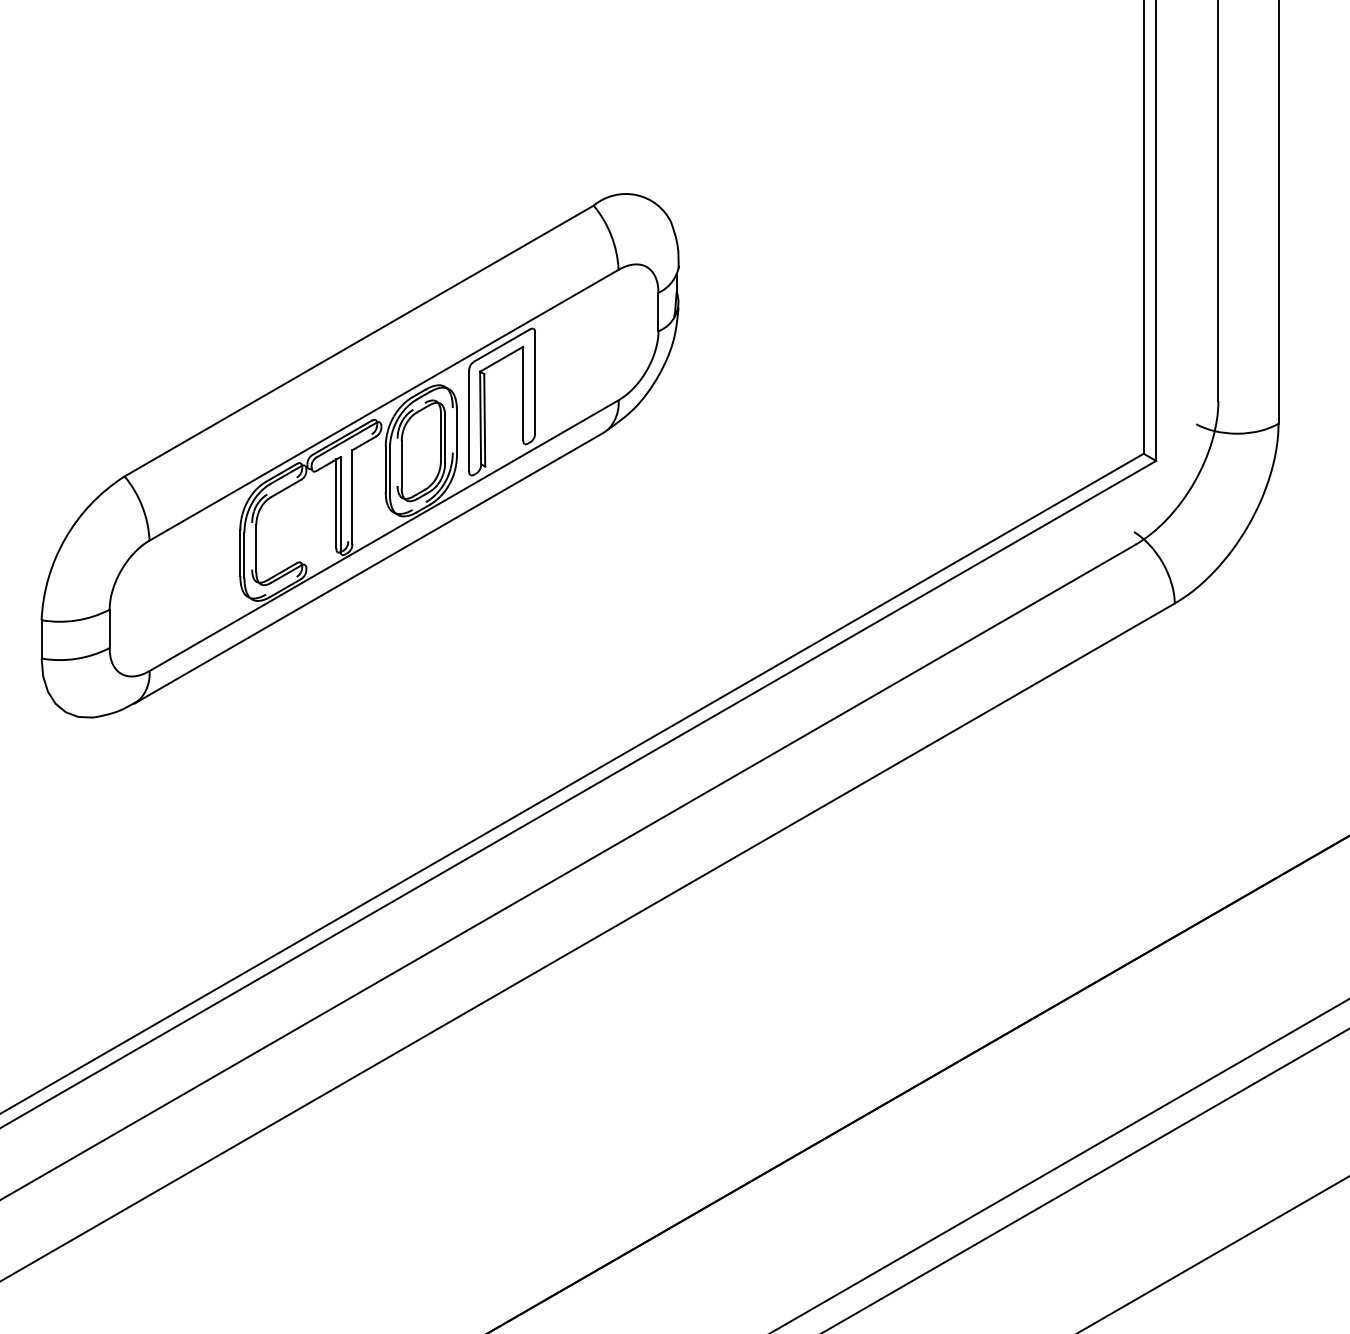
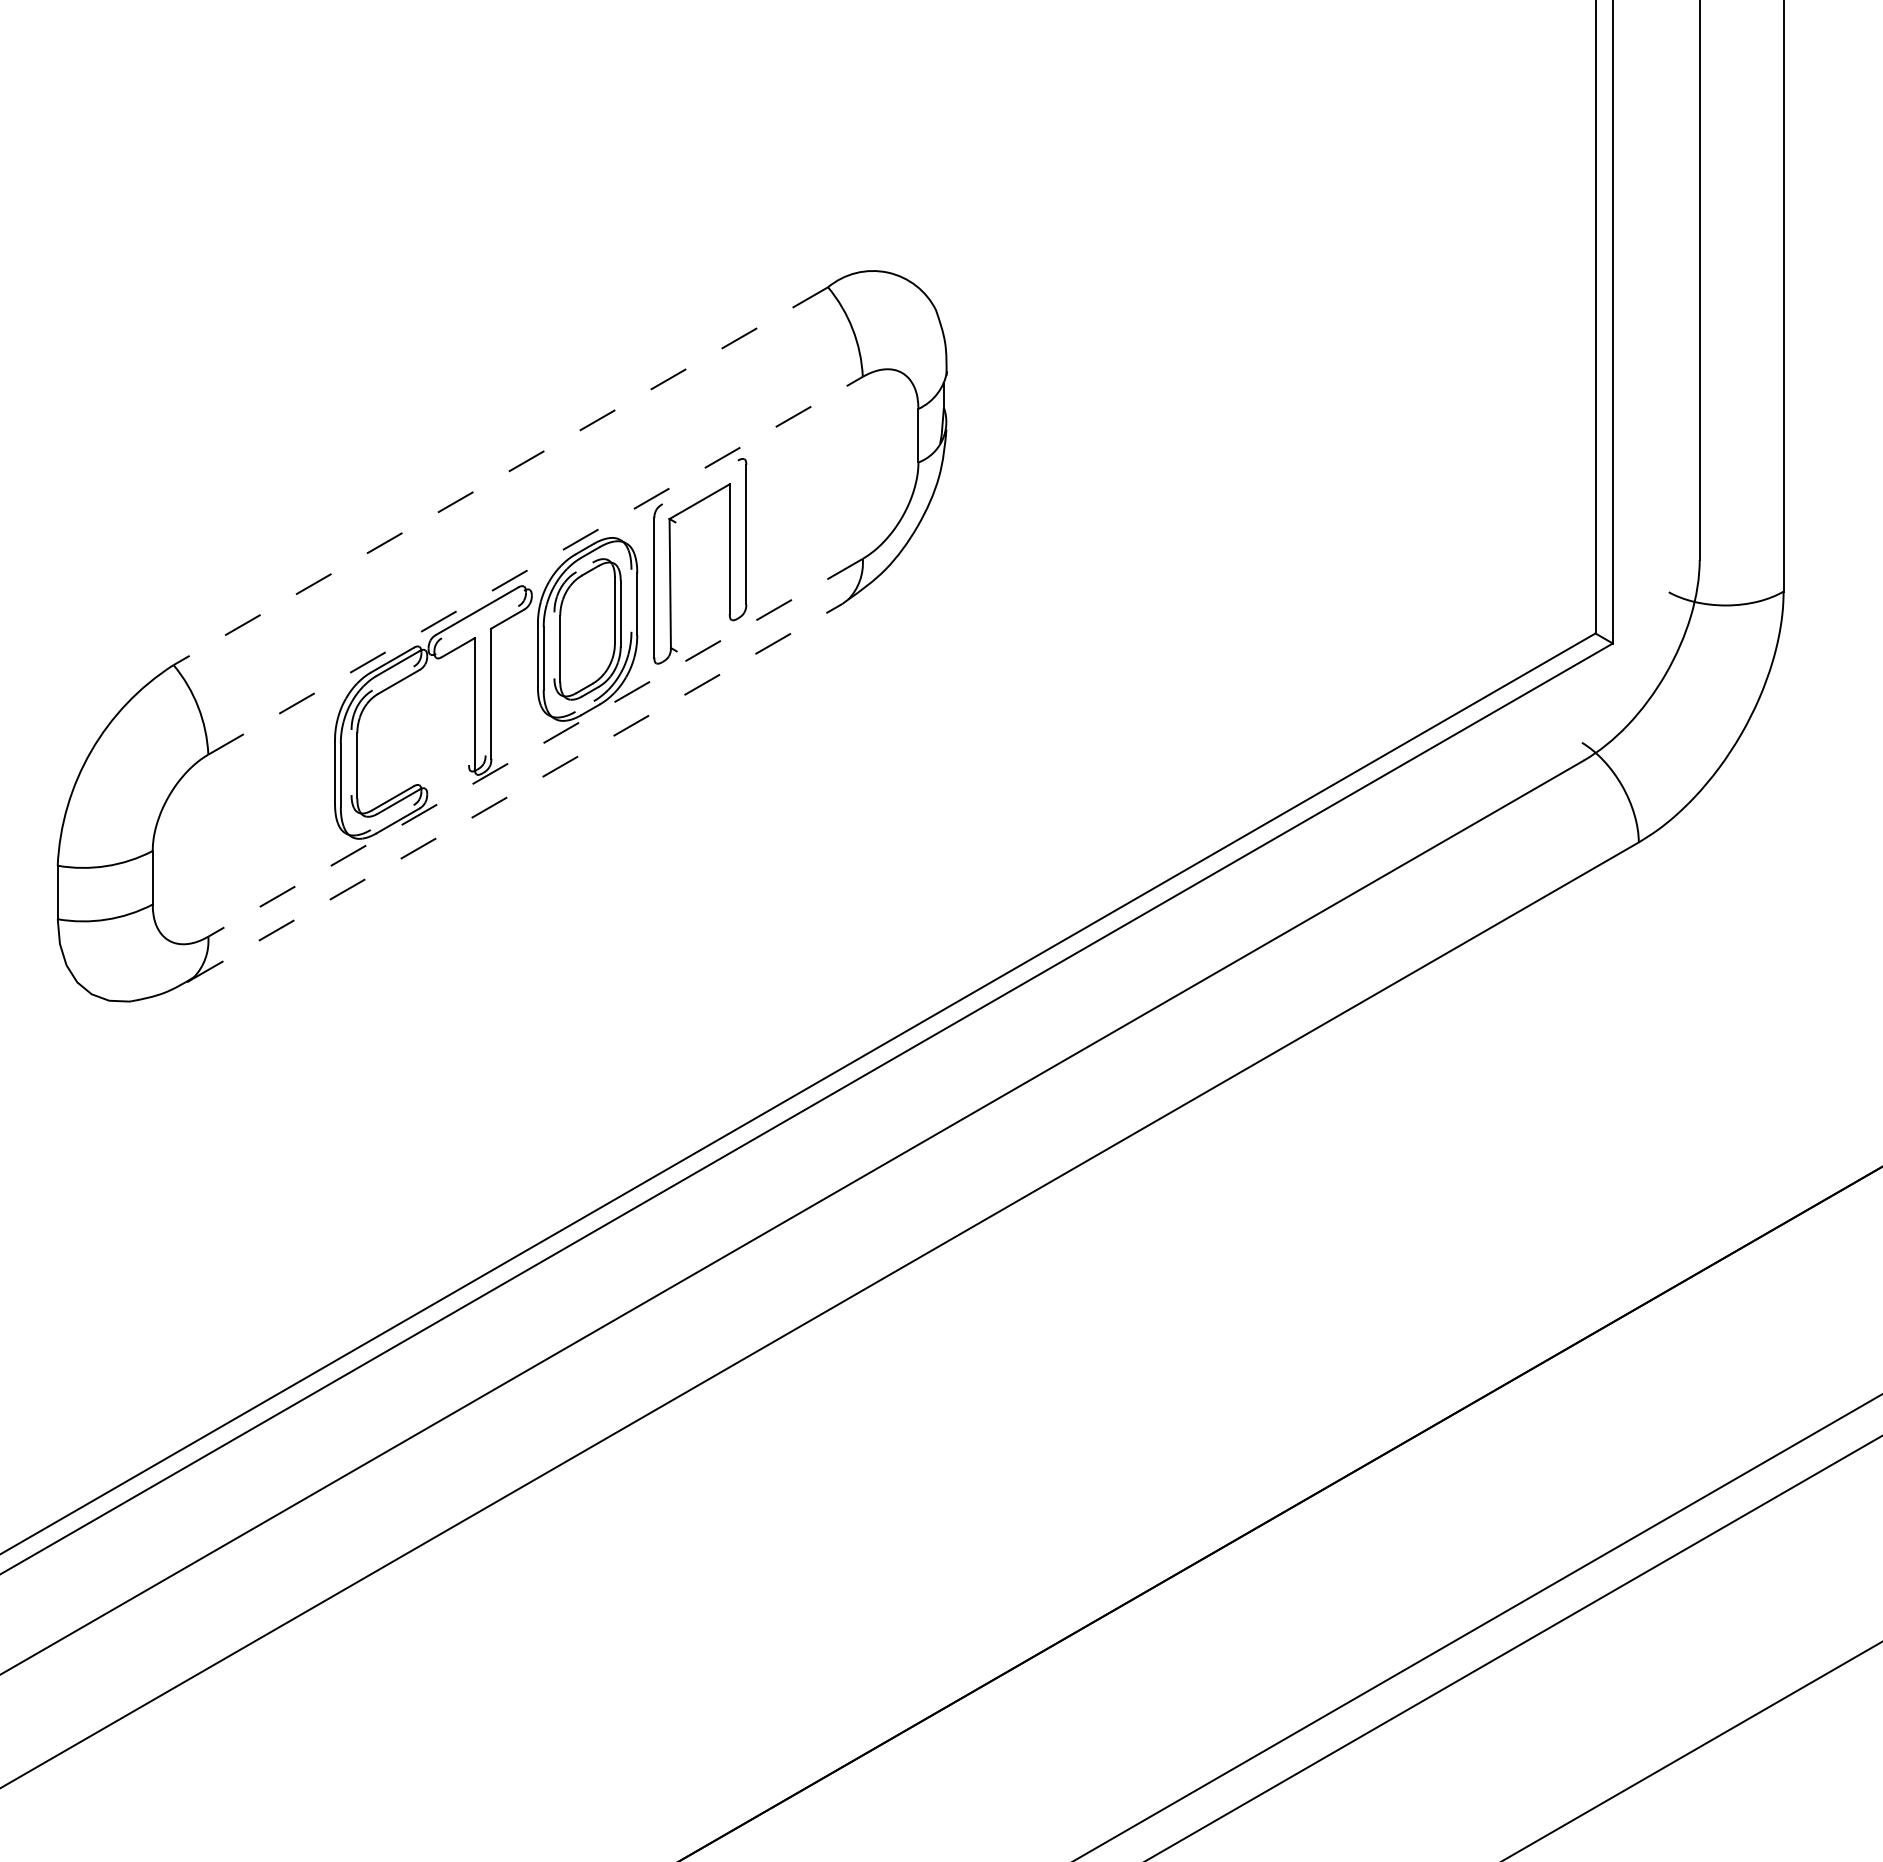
line: (358, 341) -> (500, 476), solid -> dashed
line: (501, 345) -> (699, 482), removed
line: (384, 405) -> (535, 565), solid -> dashed
line: (484, 420) -> (675, 586), removed
line: (346, 440) -> (482, 614), removed
line: (336, 503) -> (469, 703), removed
line: (384, 535) -> (535, 747), solid -> dashed
line: (369, 567) -> (515, 792), solid -> dashed

